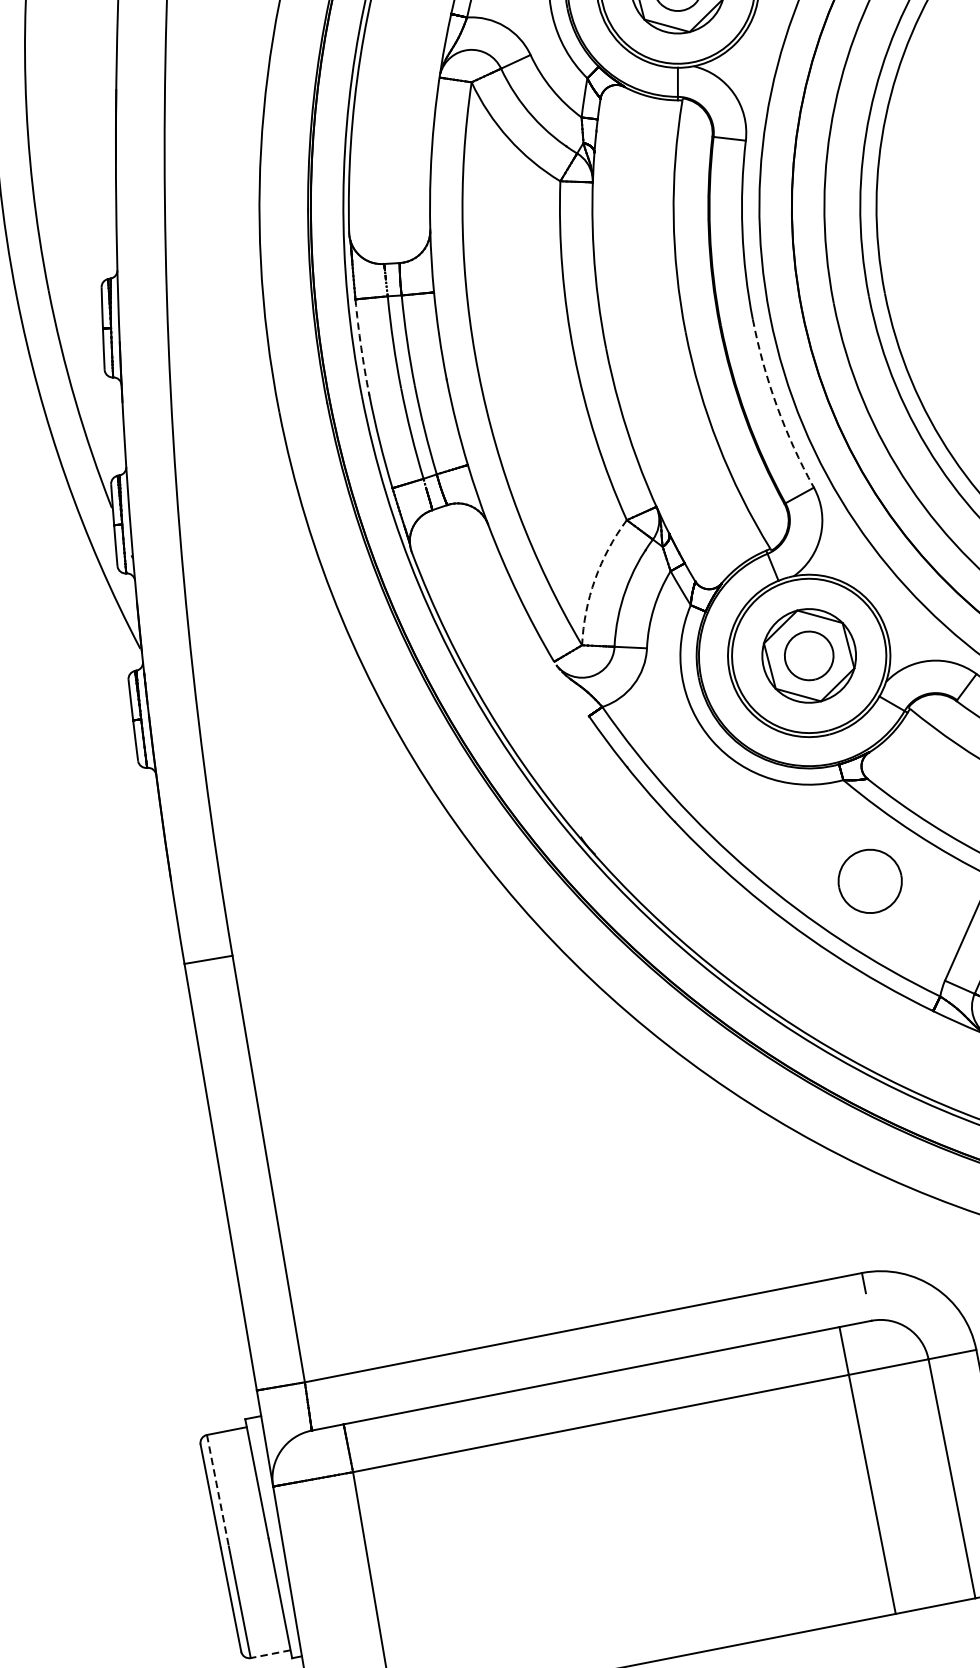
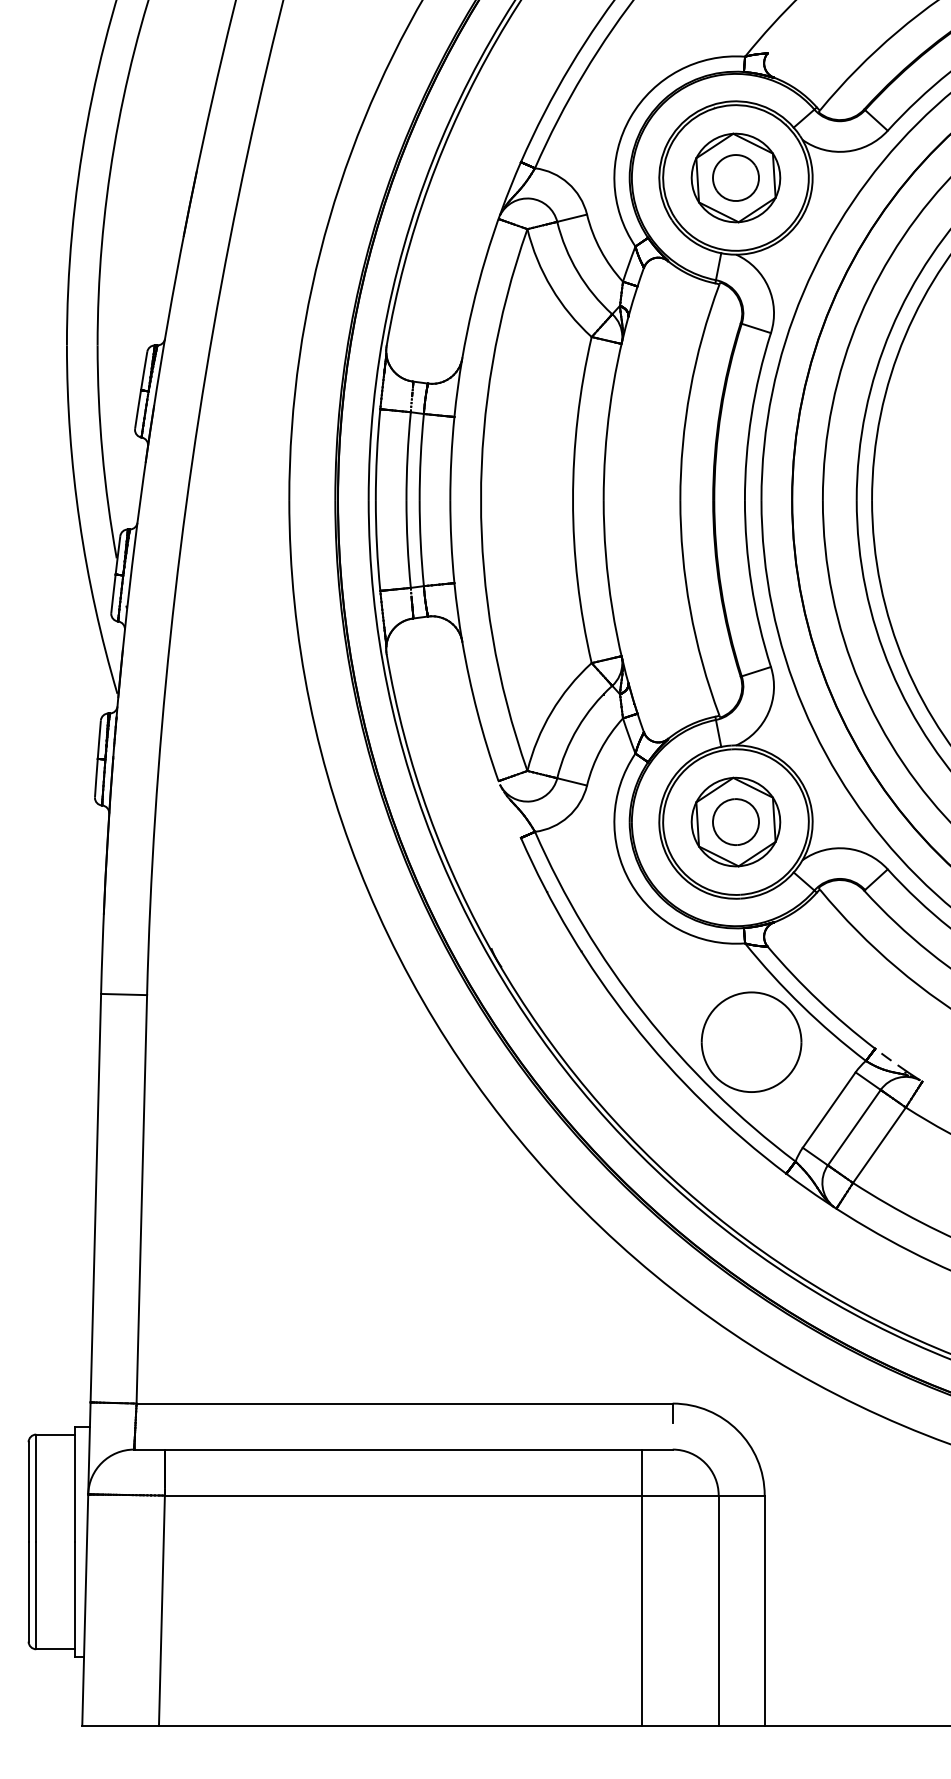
arc: (360, 347) -> (376, 454), dashed -> solid
arc: (776, 405) -> (751, 584), dashed -> solid
arc: (595, 579) -> (551, 712), dashed -> solid
part: (870, 880) -> (751, 1041), size x1.67
line: (218, 1490) -> (36, 1488), dashed -> solid
line: (269, 1654) -> (54, 1649), dashed -> solid

